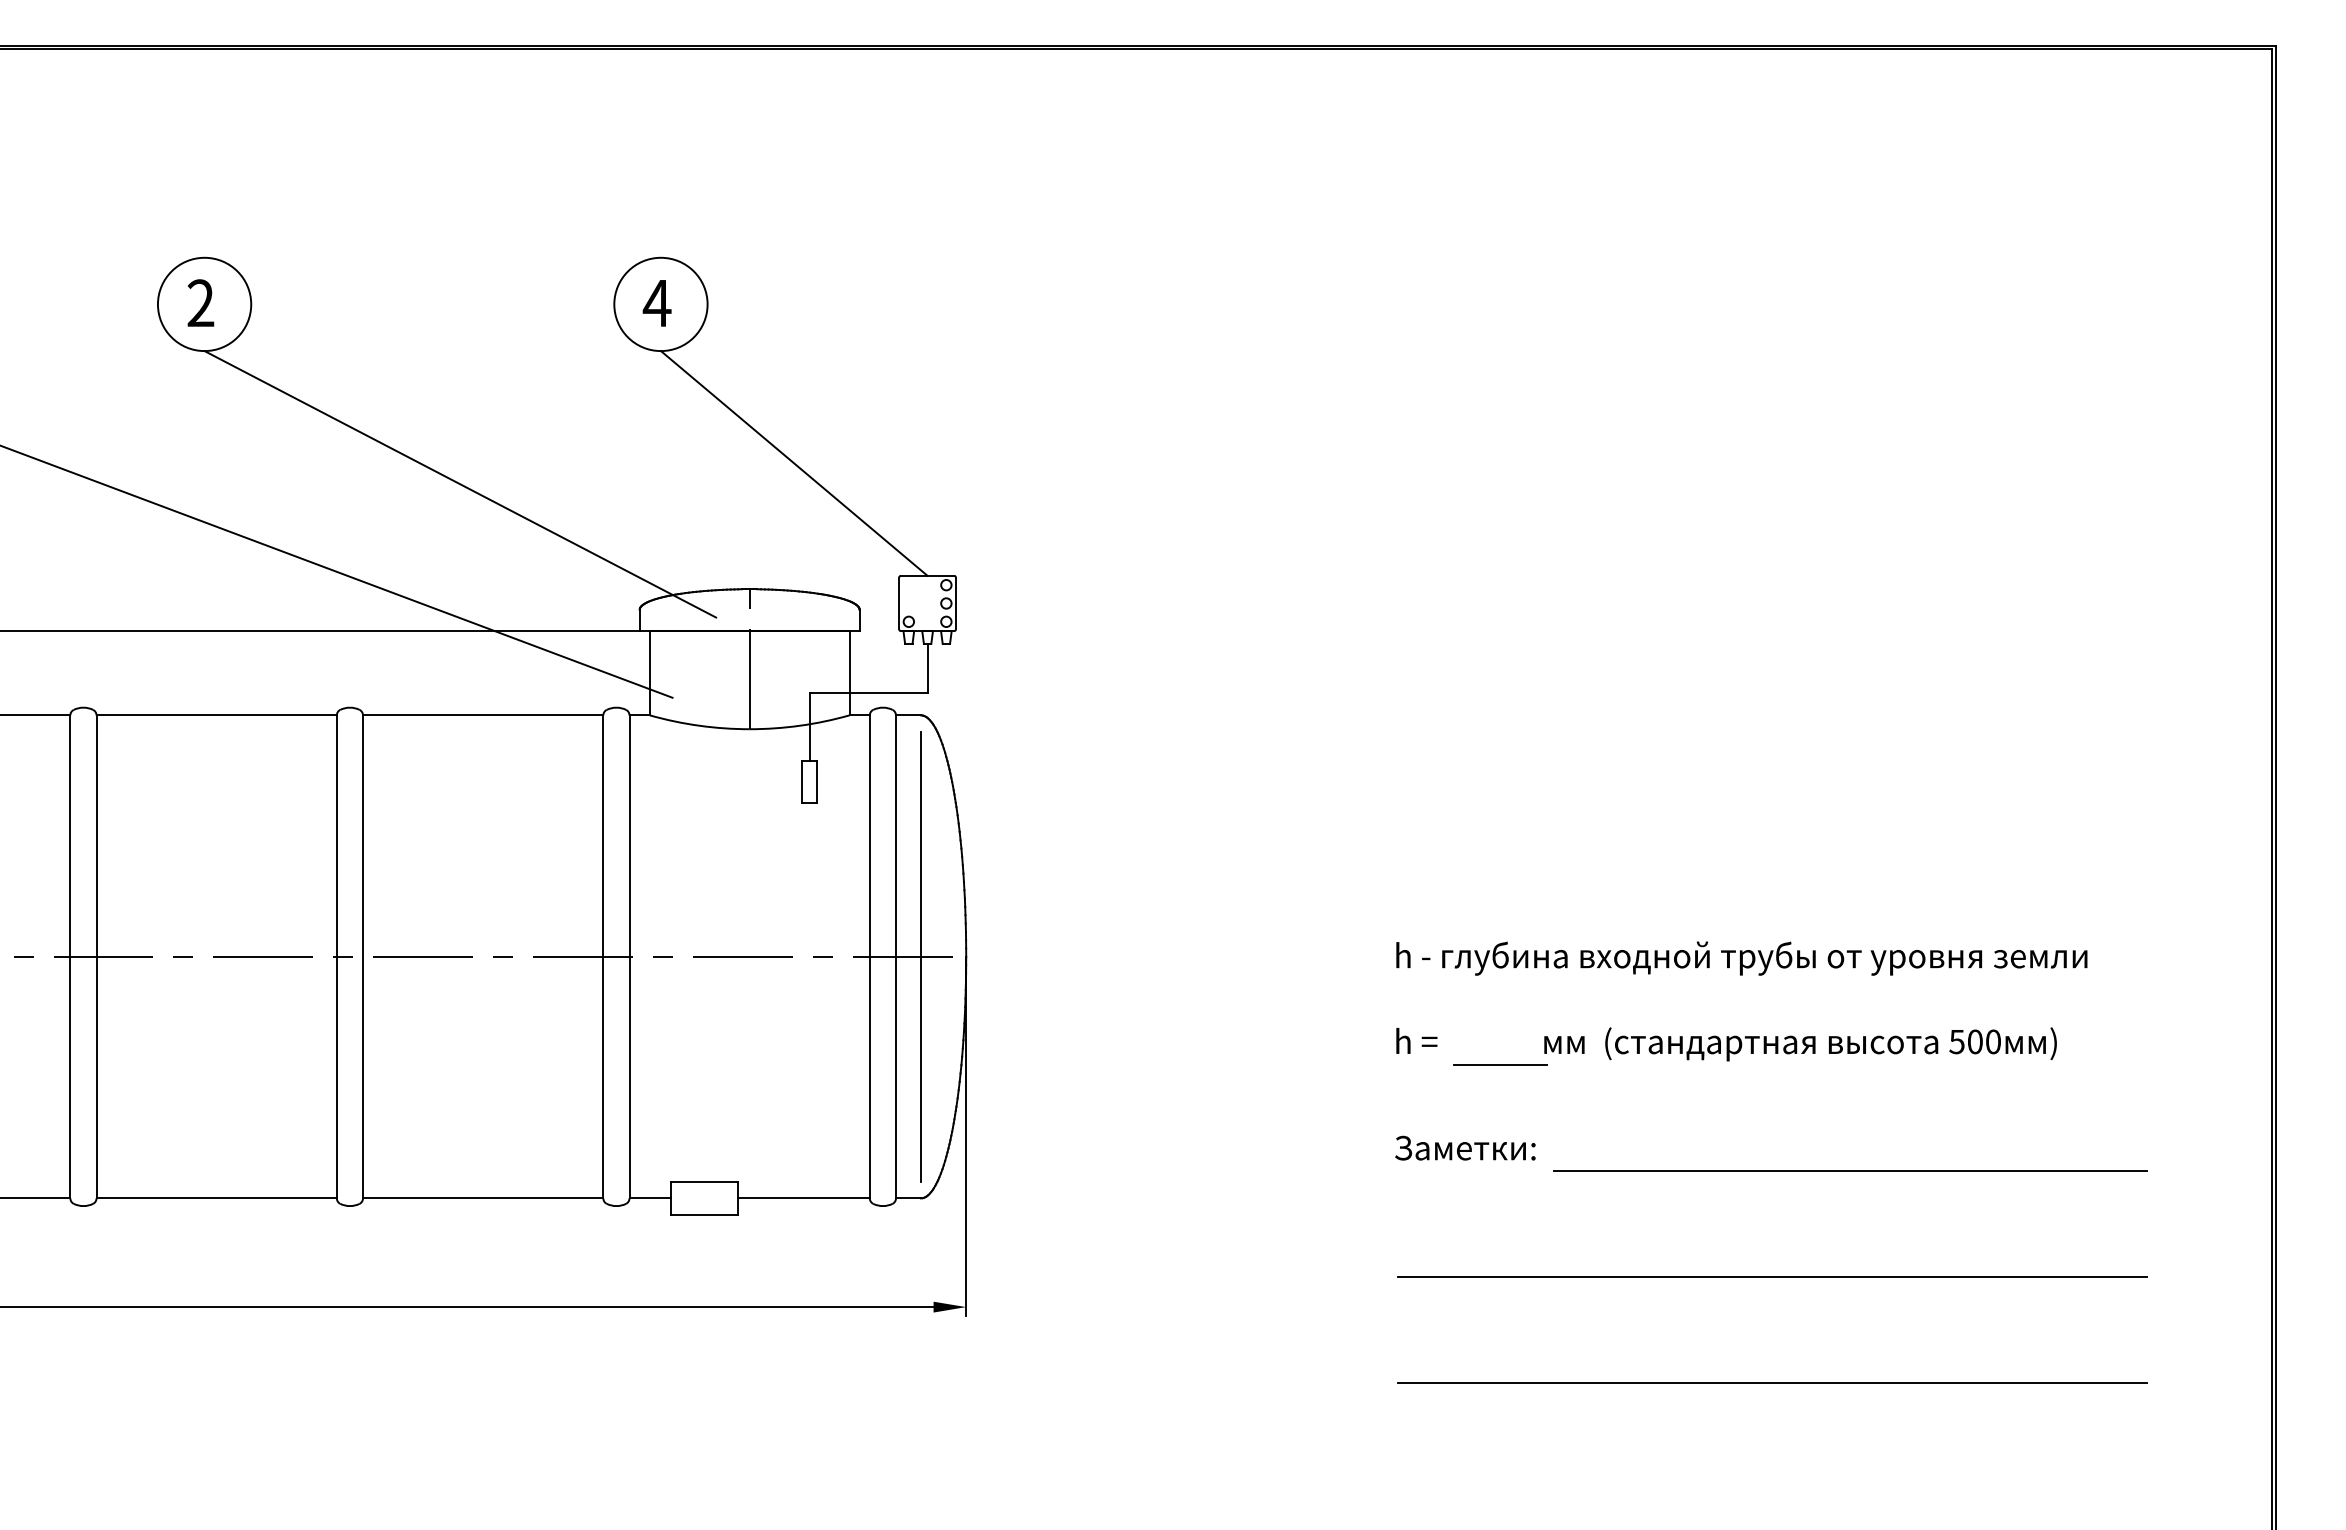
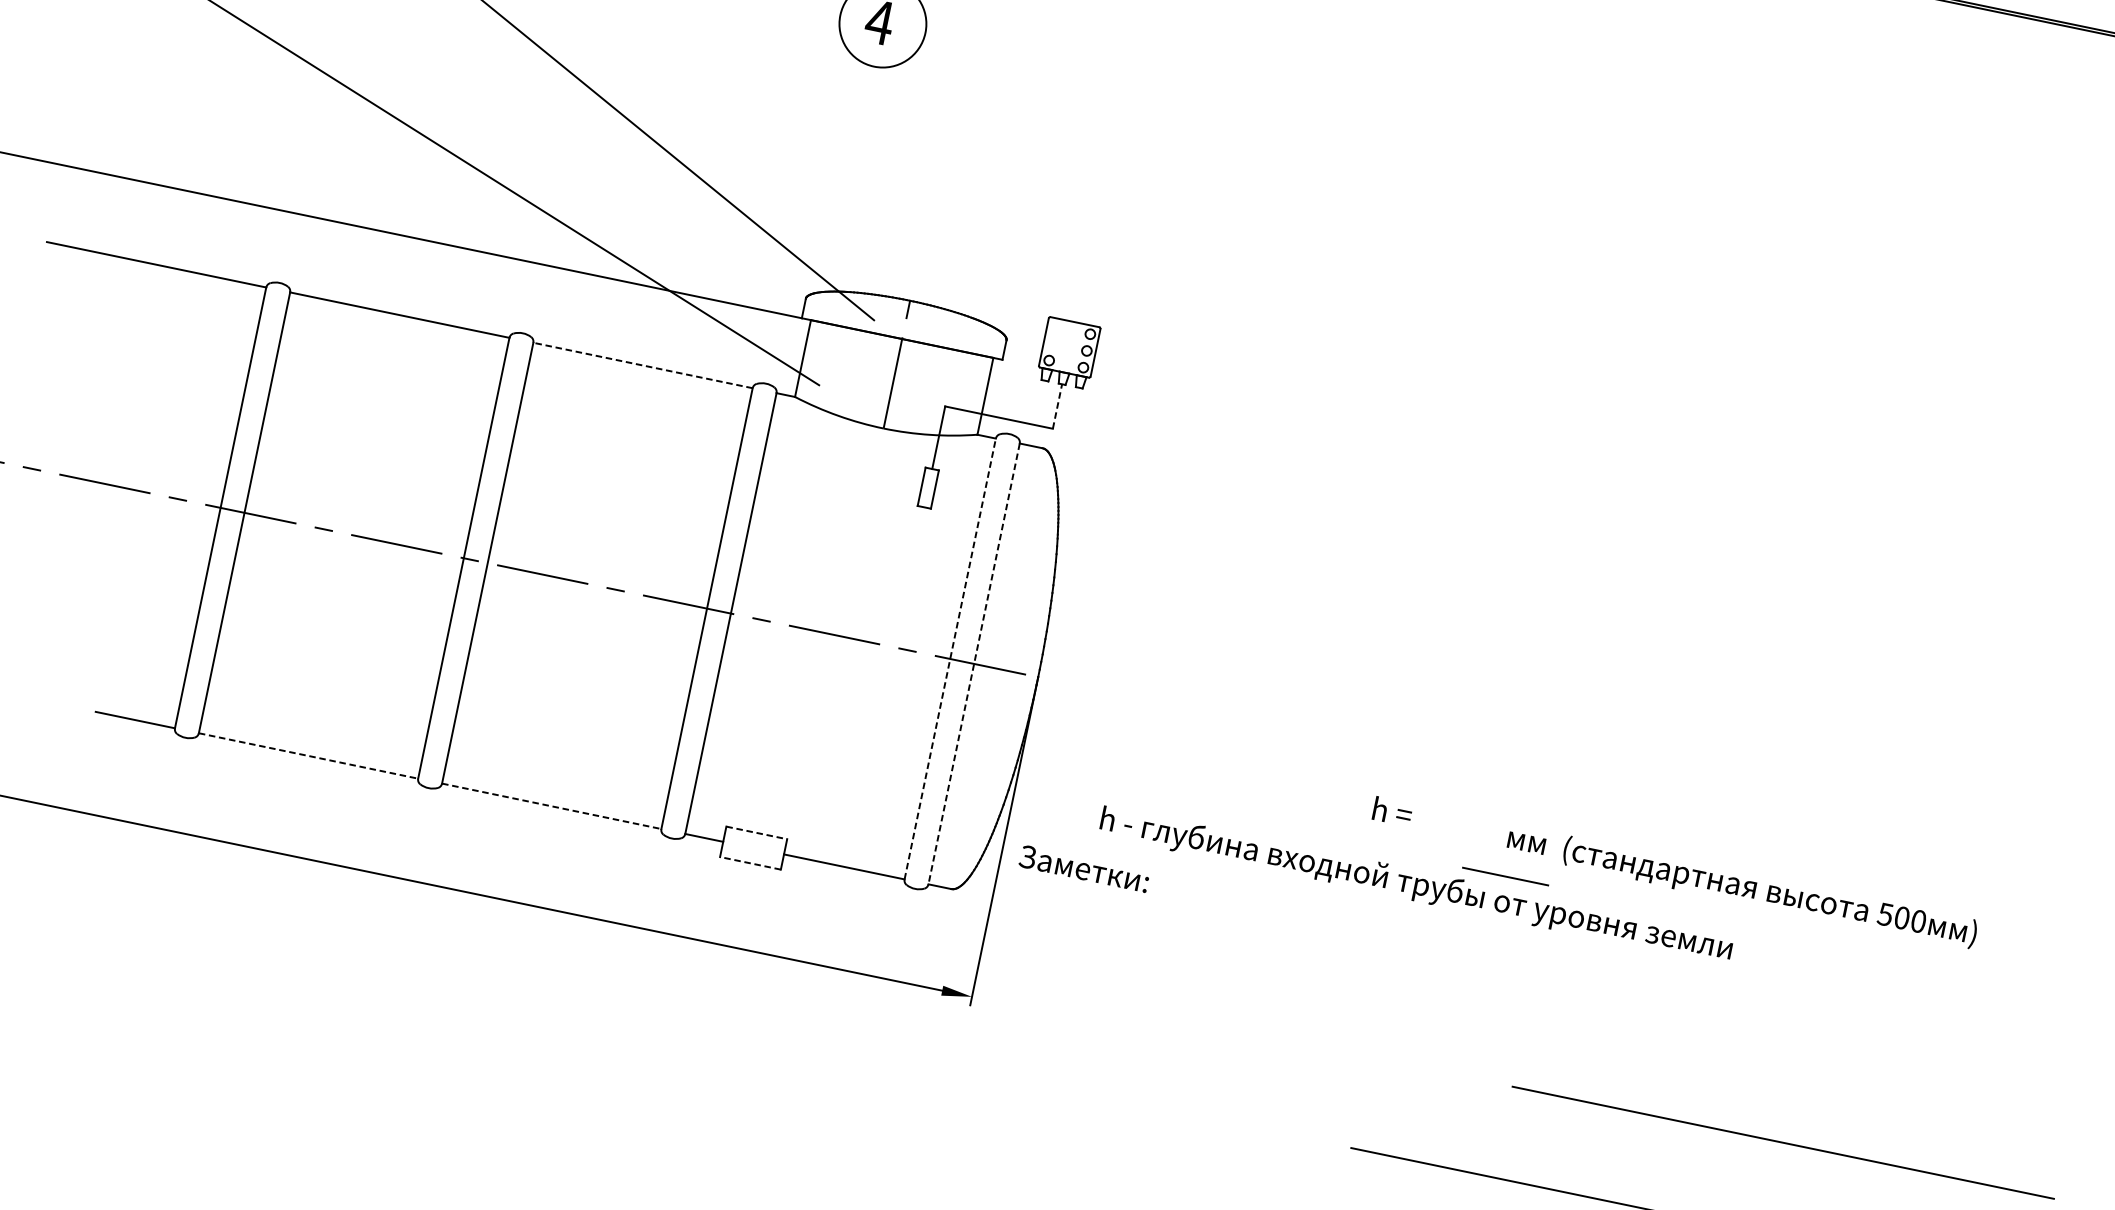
line: (793, 463) -> (973, 194), removed
line: (927, 667) -> (1057, 405), solid -> dashed
line: (482, 715) -> (642, 365), solid -> dashed
line: (869, 956) -> (950, 658), solid -> dashed
line: (896, 956) -> (974, 663), solid -> dashed
line: (920, 956) -> (996, 668), removed
text: (1741, 958) -> (1416, 885), moved
text: (1726, 1044) -> (1674, 873), moved
text: (1465, 1147) -> (1084, 868), moved
line: (1850, 1170) -> (1783, 1142), moved
line: (704, 1181) -> (756, 832), solid -> dashed
line: (217, 1198) -> (309, 756), solid -> dashed
line: (483, 1198) -> (552, 806), solid -> dashed
line: (703, 1215) -> (749, 863), solid -> dashed
line: (1771, 1277) -> (1712, 1122), removed

